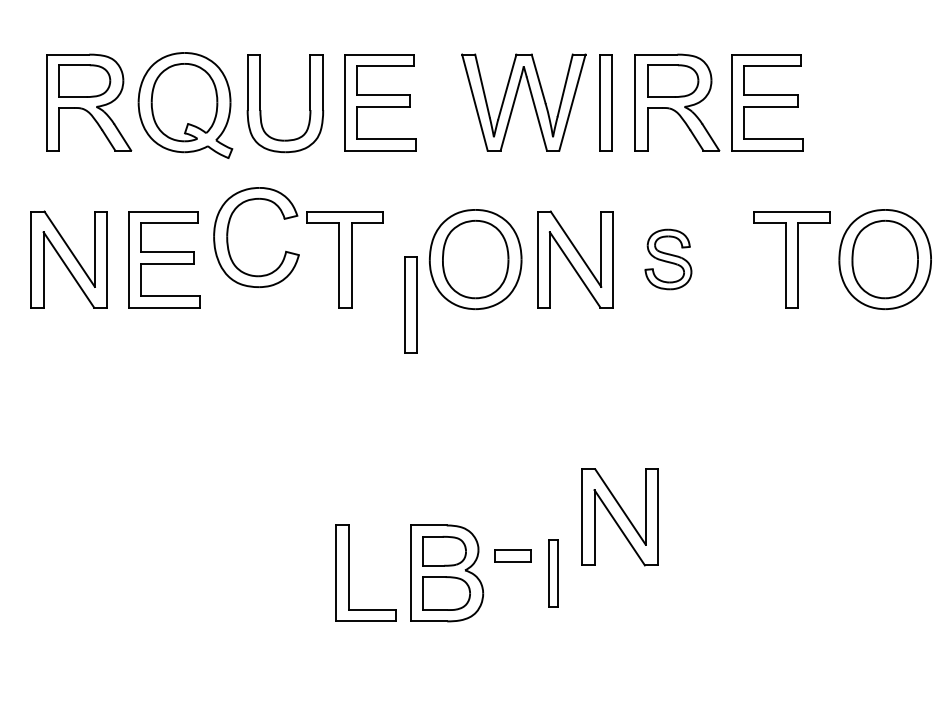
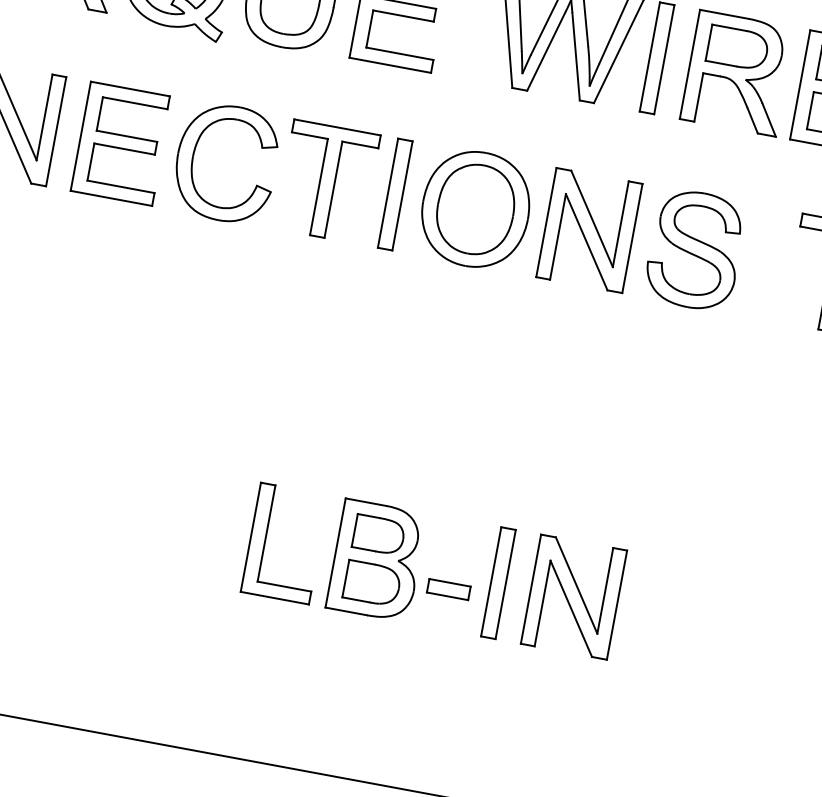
part: (228, 237) -> (194, 157), moved
part: (668, 259) -> (695, 250), size x1.67
part: (410, 304) -> (394, 194), moved
part: (619, 517) -> (573, 597), moved
part: (512, 555) -> (448, 589), moved
part: (553, 572) -> (498, 582), size x1.43

